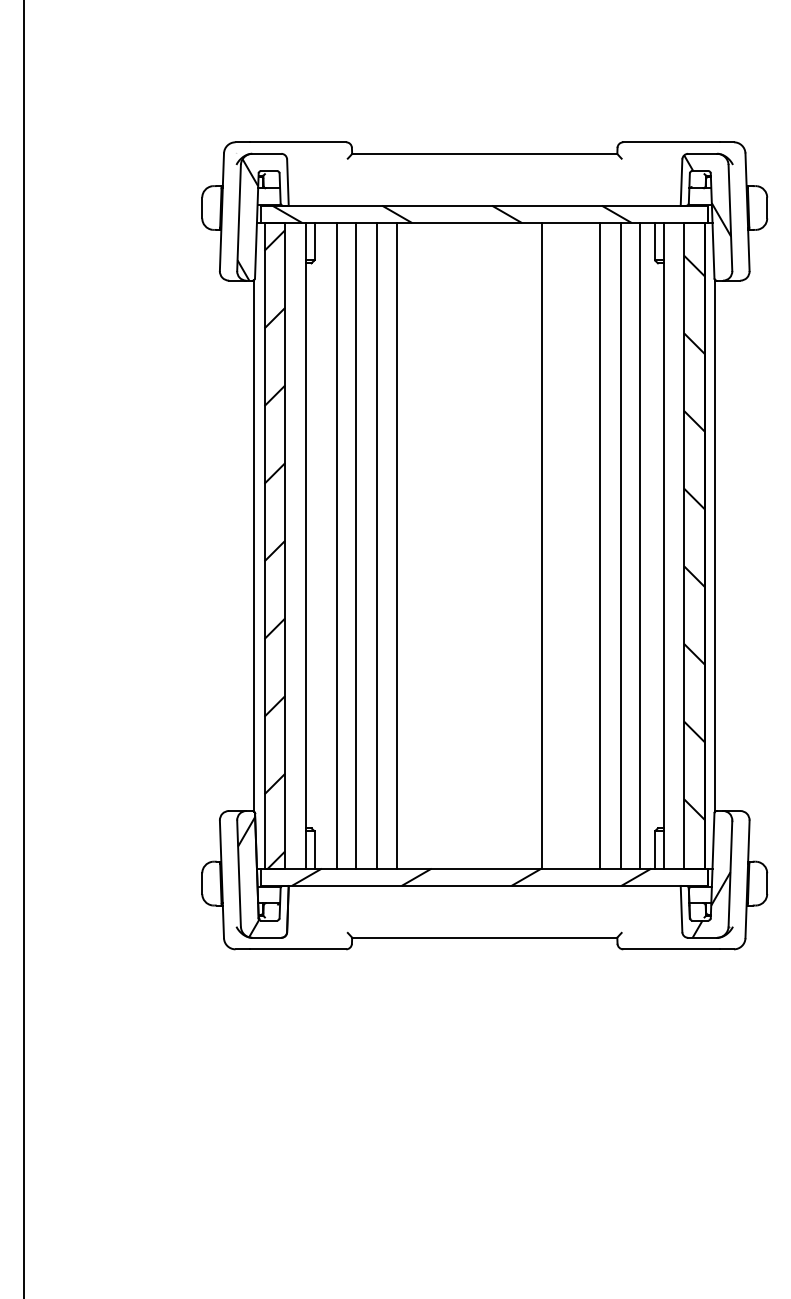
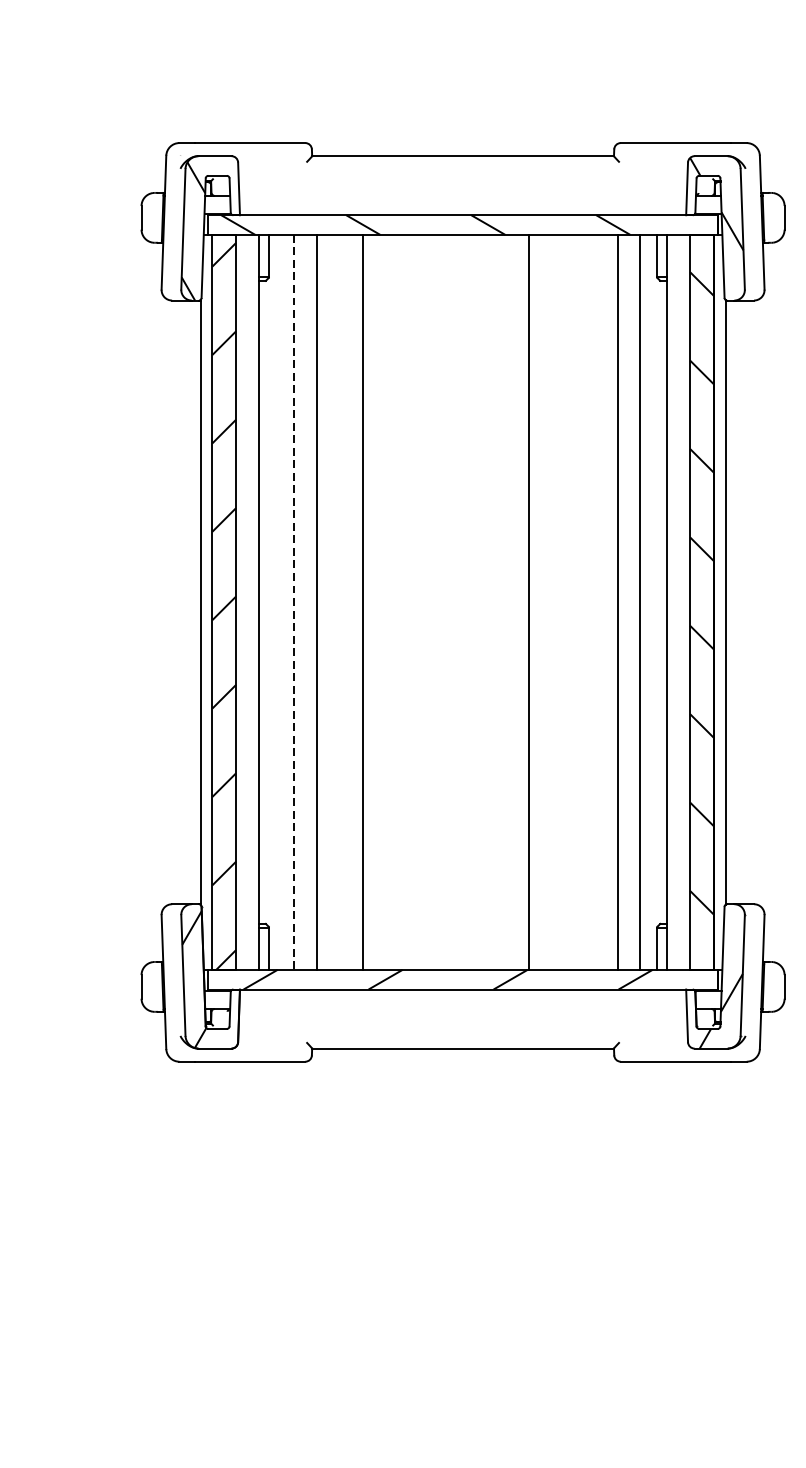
line: (336, 545) -> (294, 602), solid -> dashed
line: (376, 545) -> (339, 602), removed
line: (600, 545) -> (594, 602), removed

